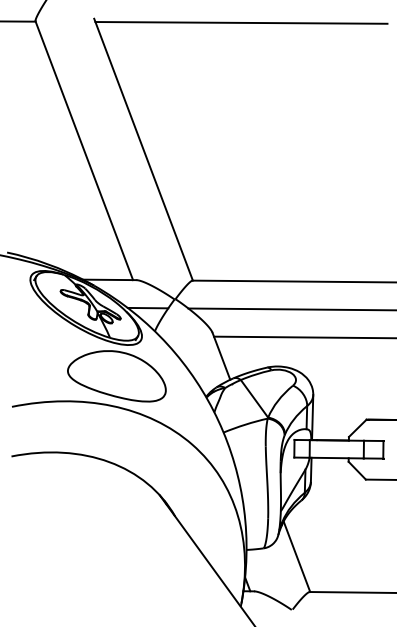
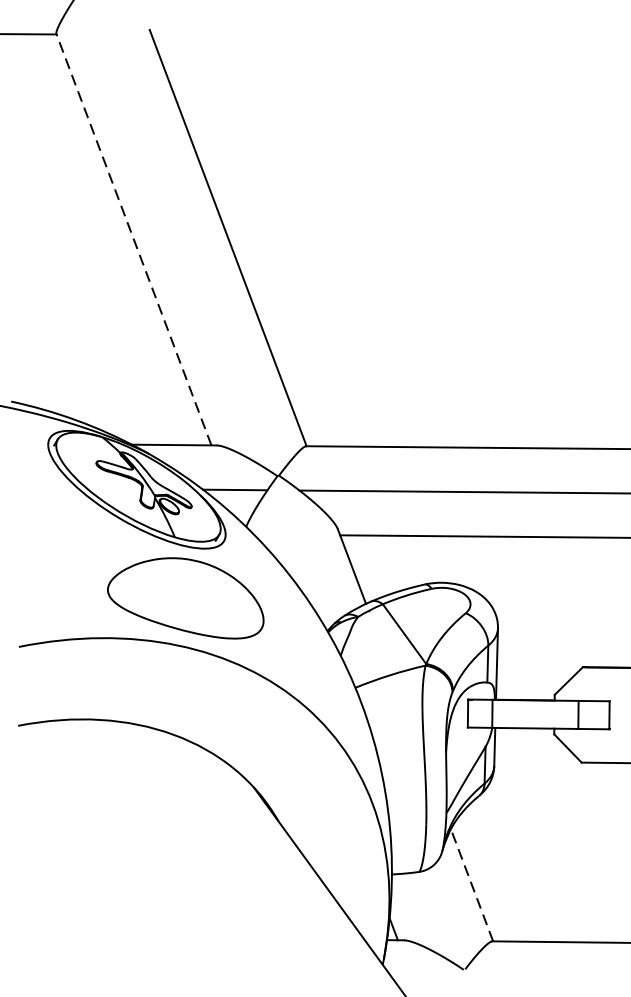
line: (241, 22) -> (383, 35), removed
line: (84, 150) -> (134, 239), solid -> dashed
line: (296, 556) -> (471, 884), solid -> dashed

